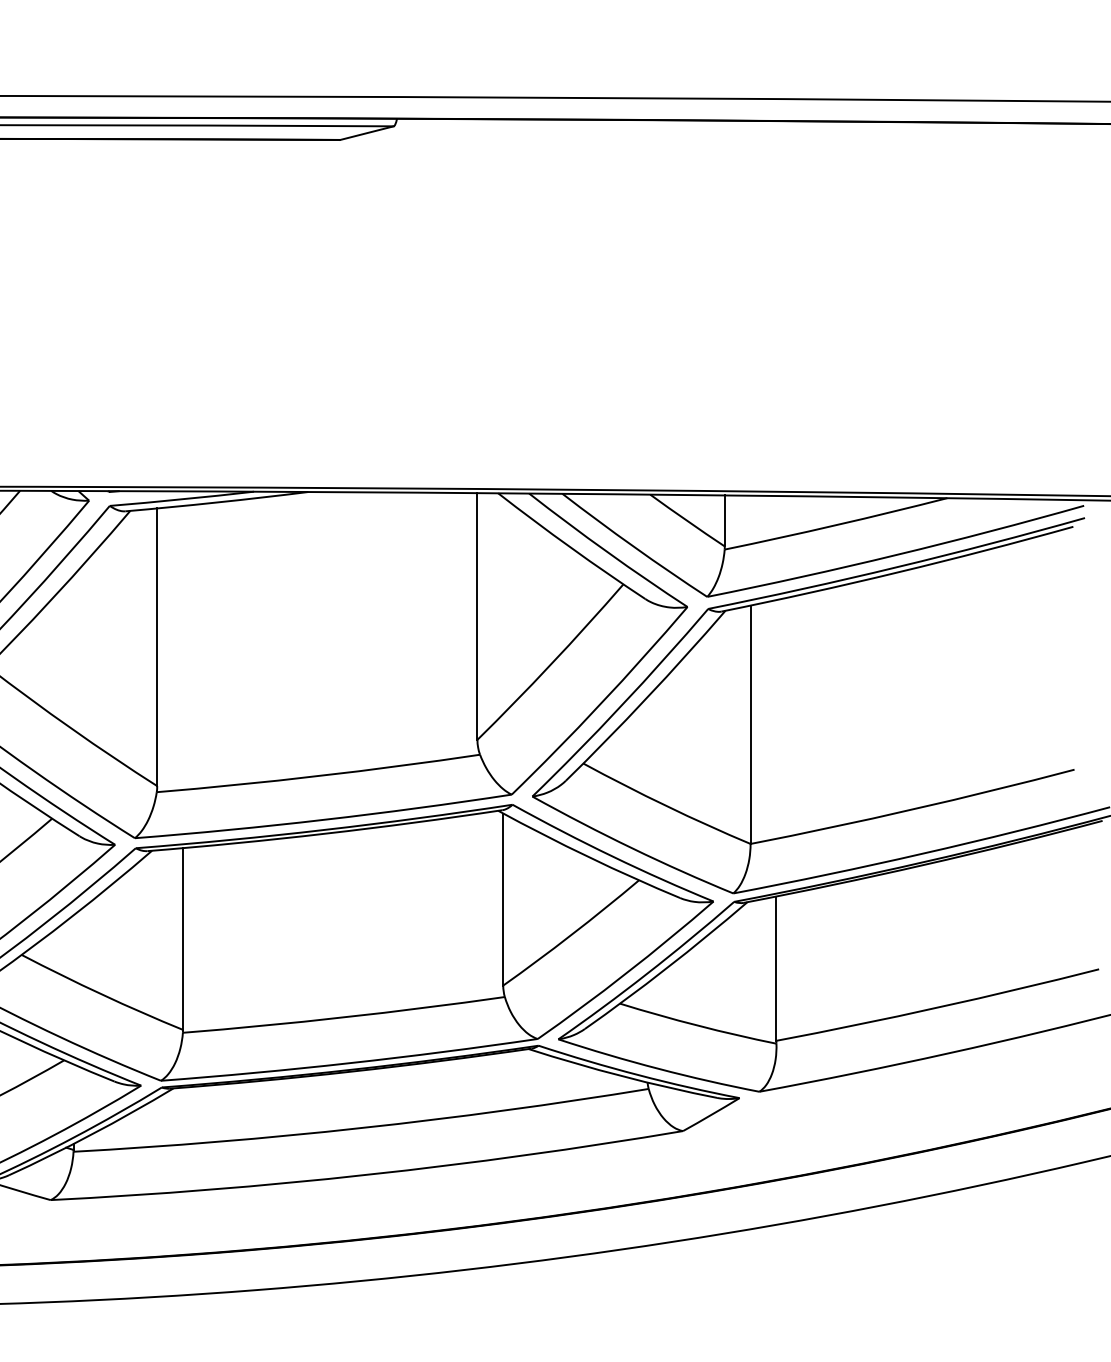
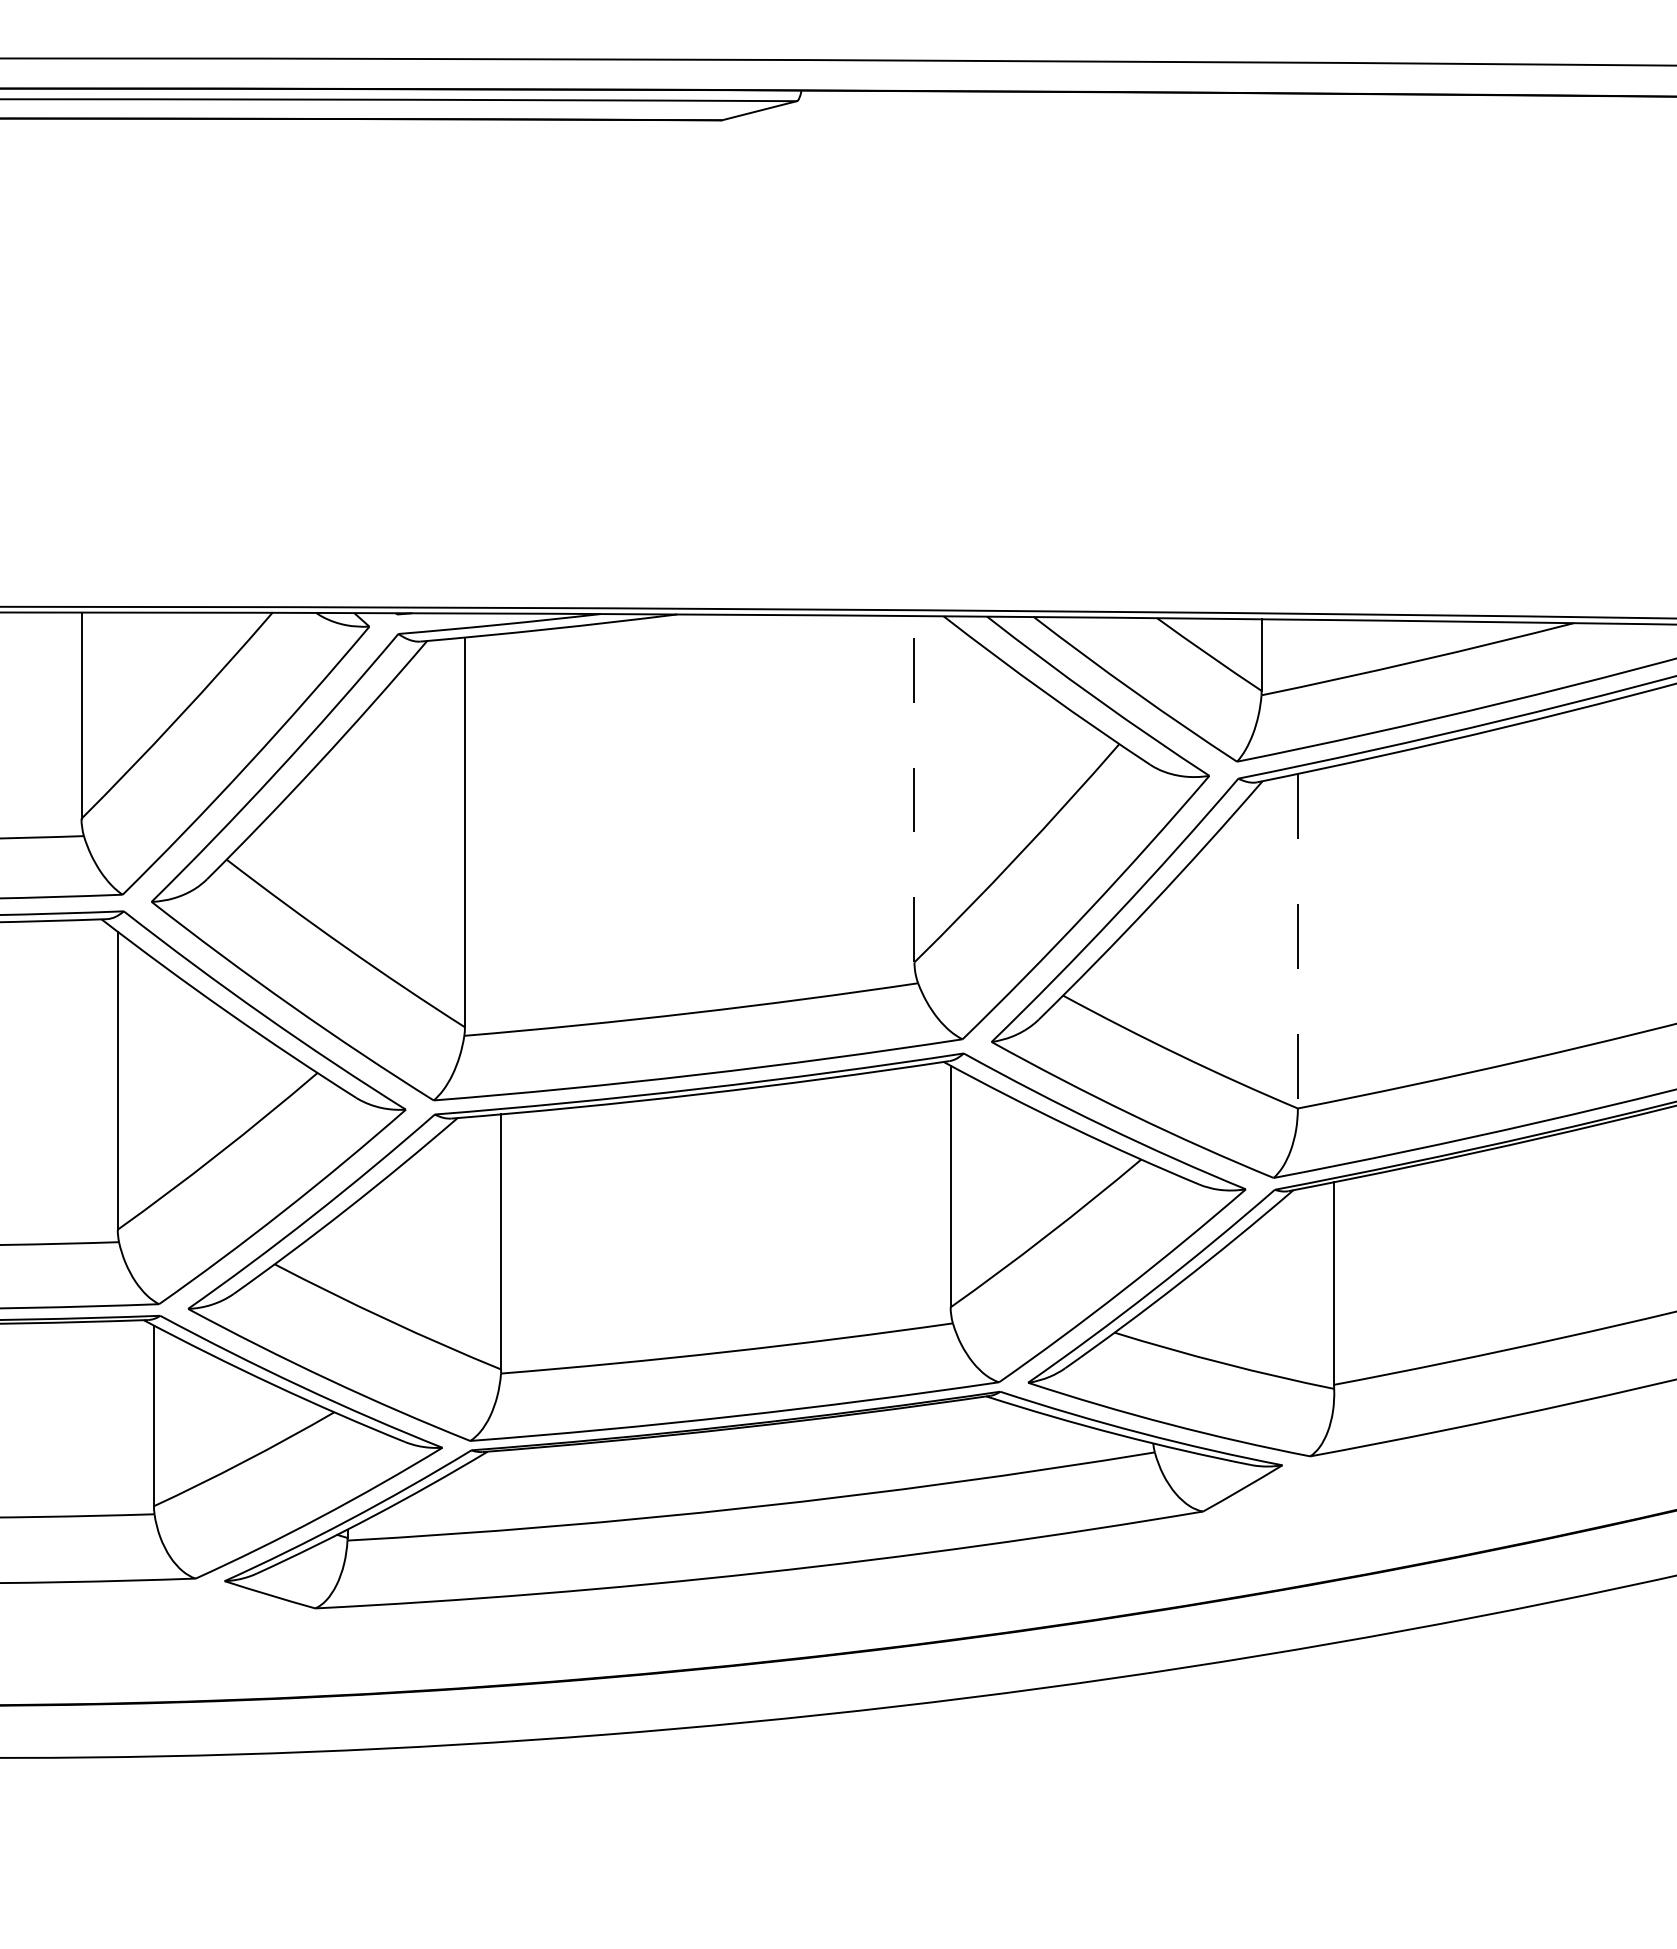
line: (477, 615) -> (914, 788), solid -> dashed
line: (750, 724) -> (1297, 941), solid -> dashed

